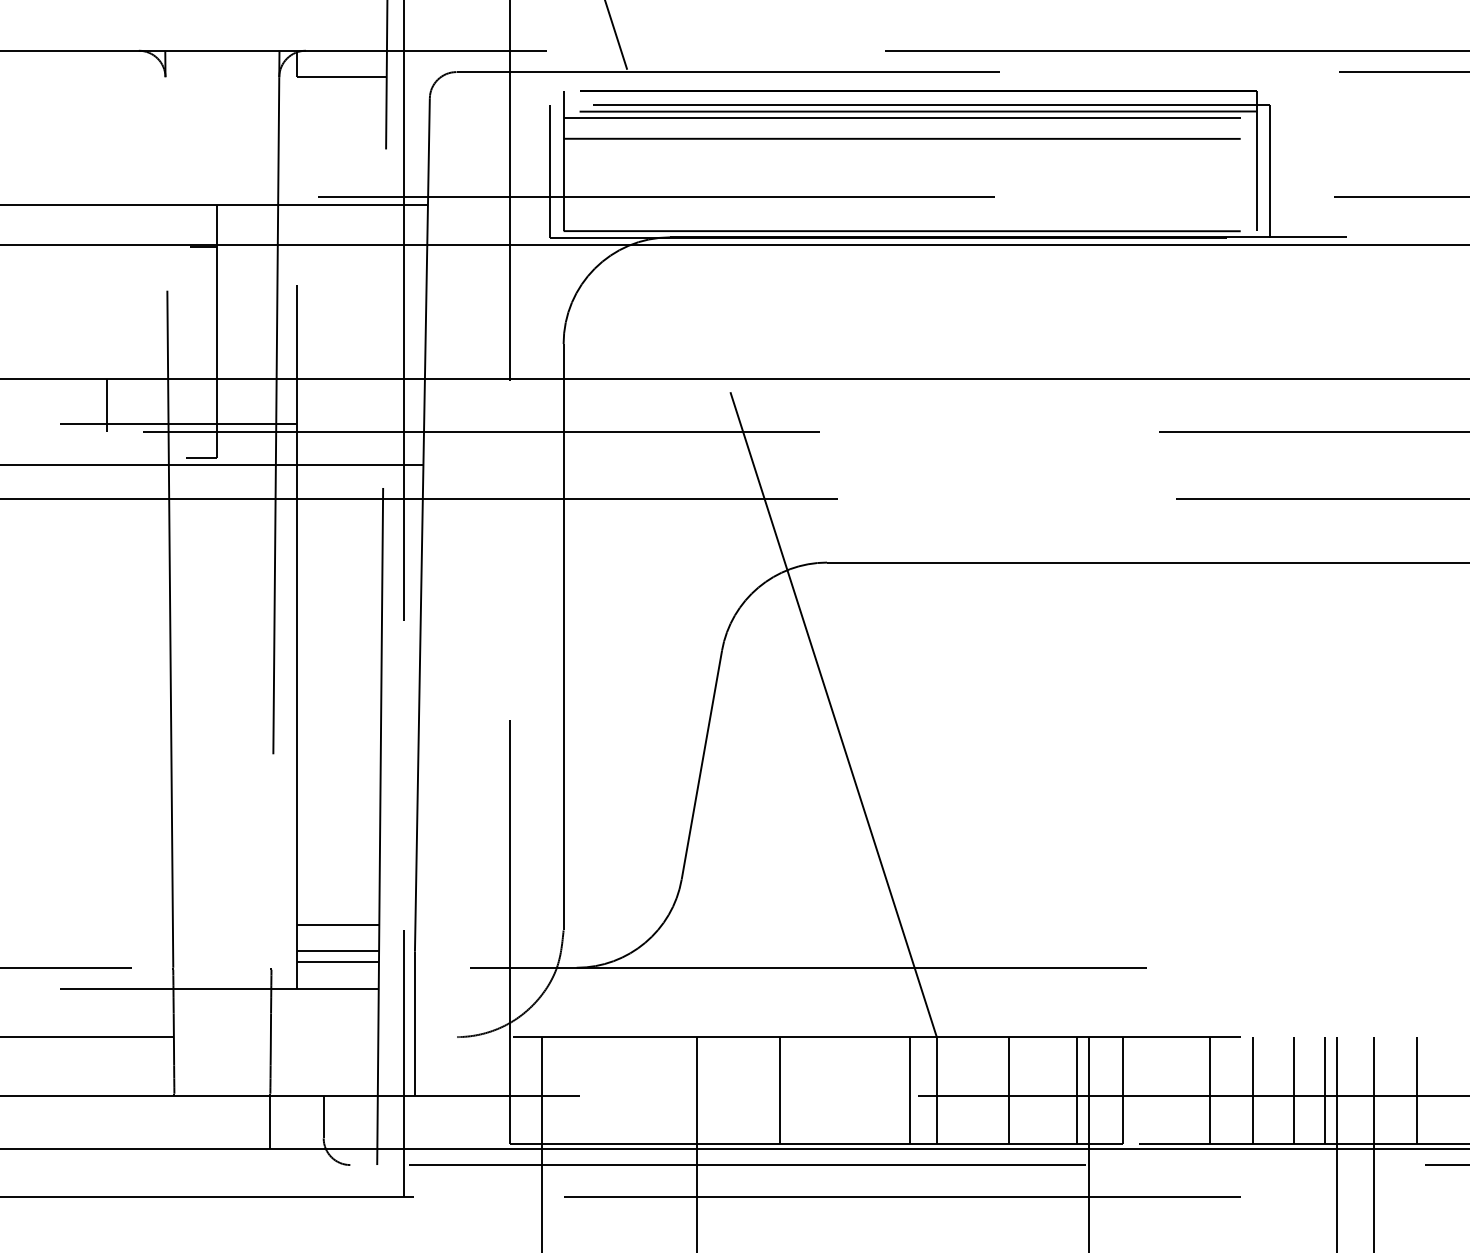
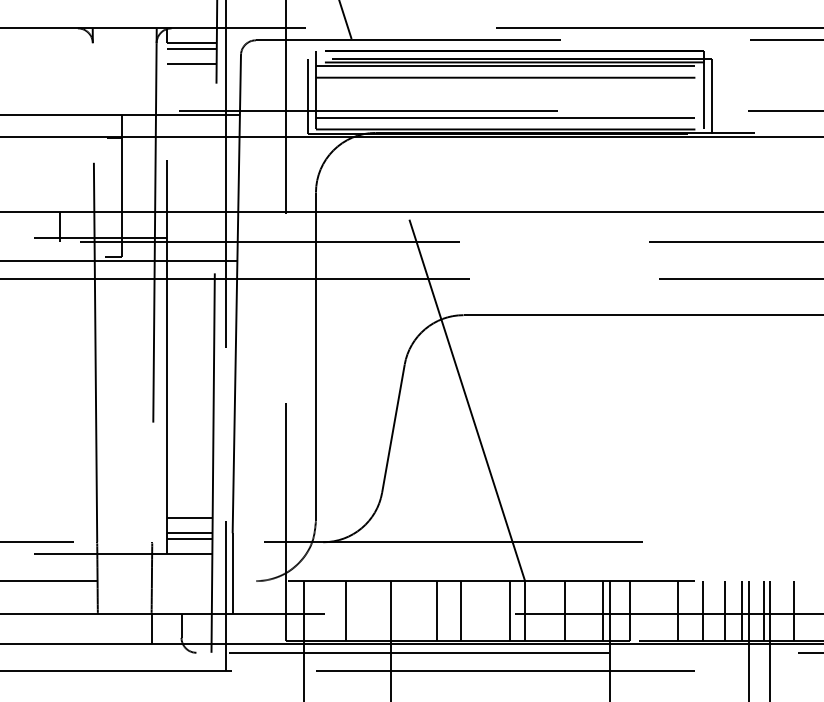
line: (341, 88) -> (191, 49), added
line: (341, 115) -> (191, 64), added
line: (908, 209) -> (509, 117), added
line: (616, 1089) -> (345, 610), added
line: (823, 1089) -> (461, 610), added
line: (1362, 1089) -> (763, 610), added

